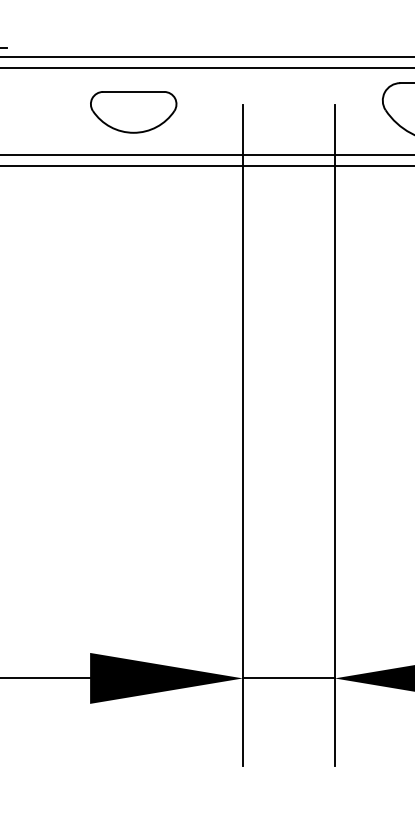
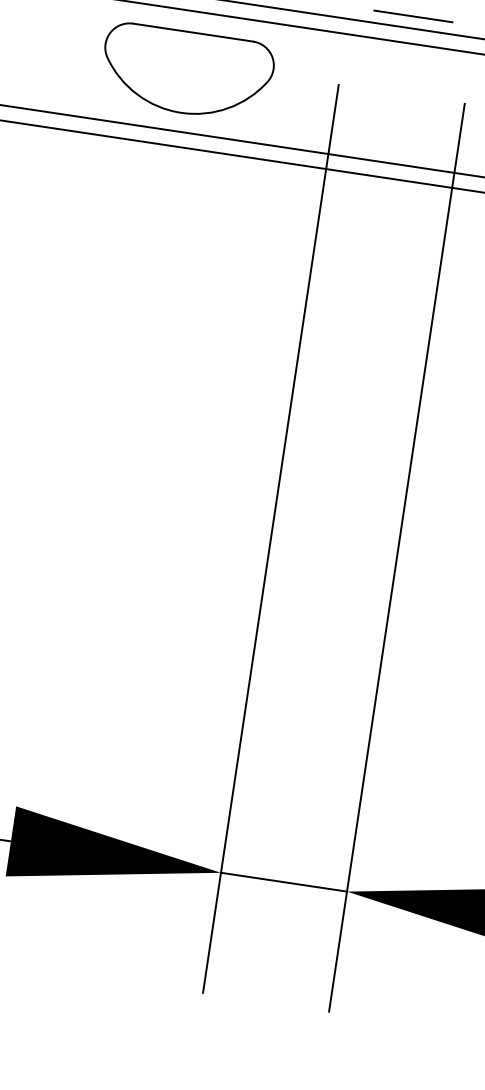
line: (288, 48) -> (412, 16), added
part: (133, 112) -> (186, 72), size x1.43

